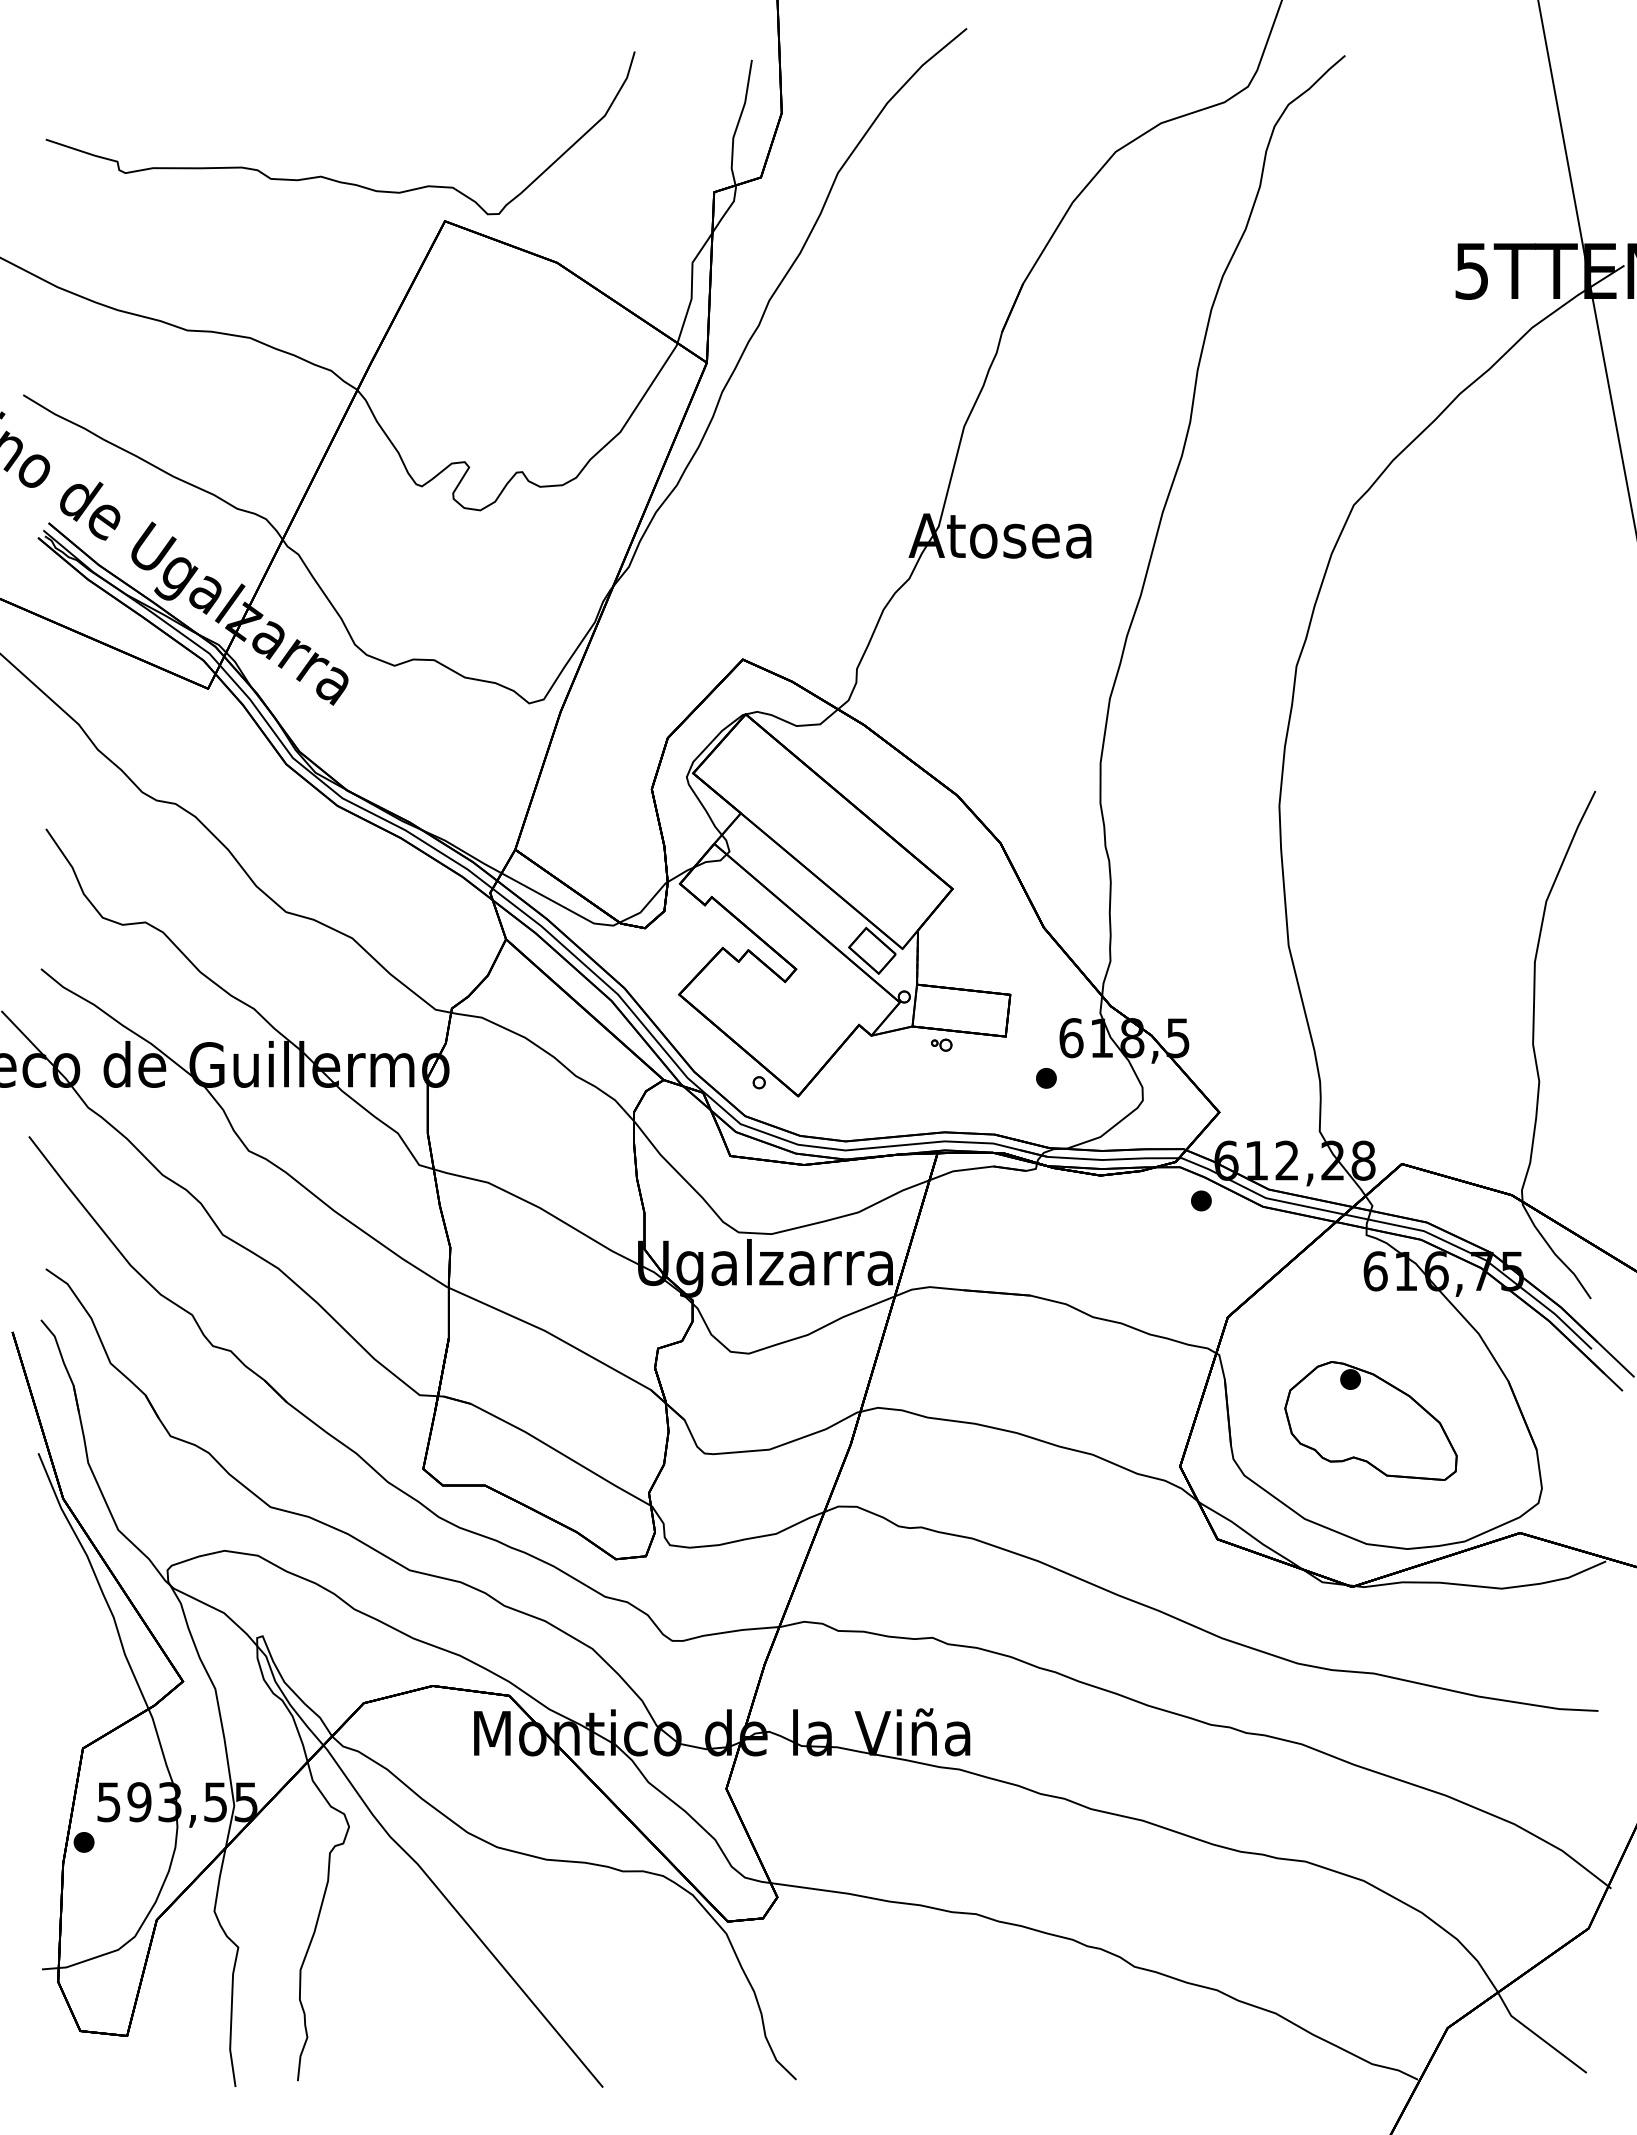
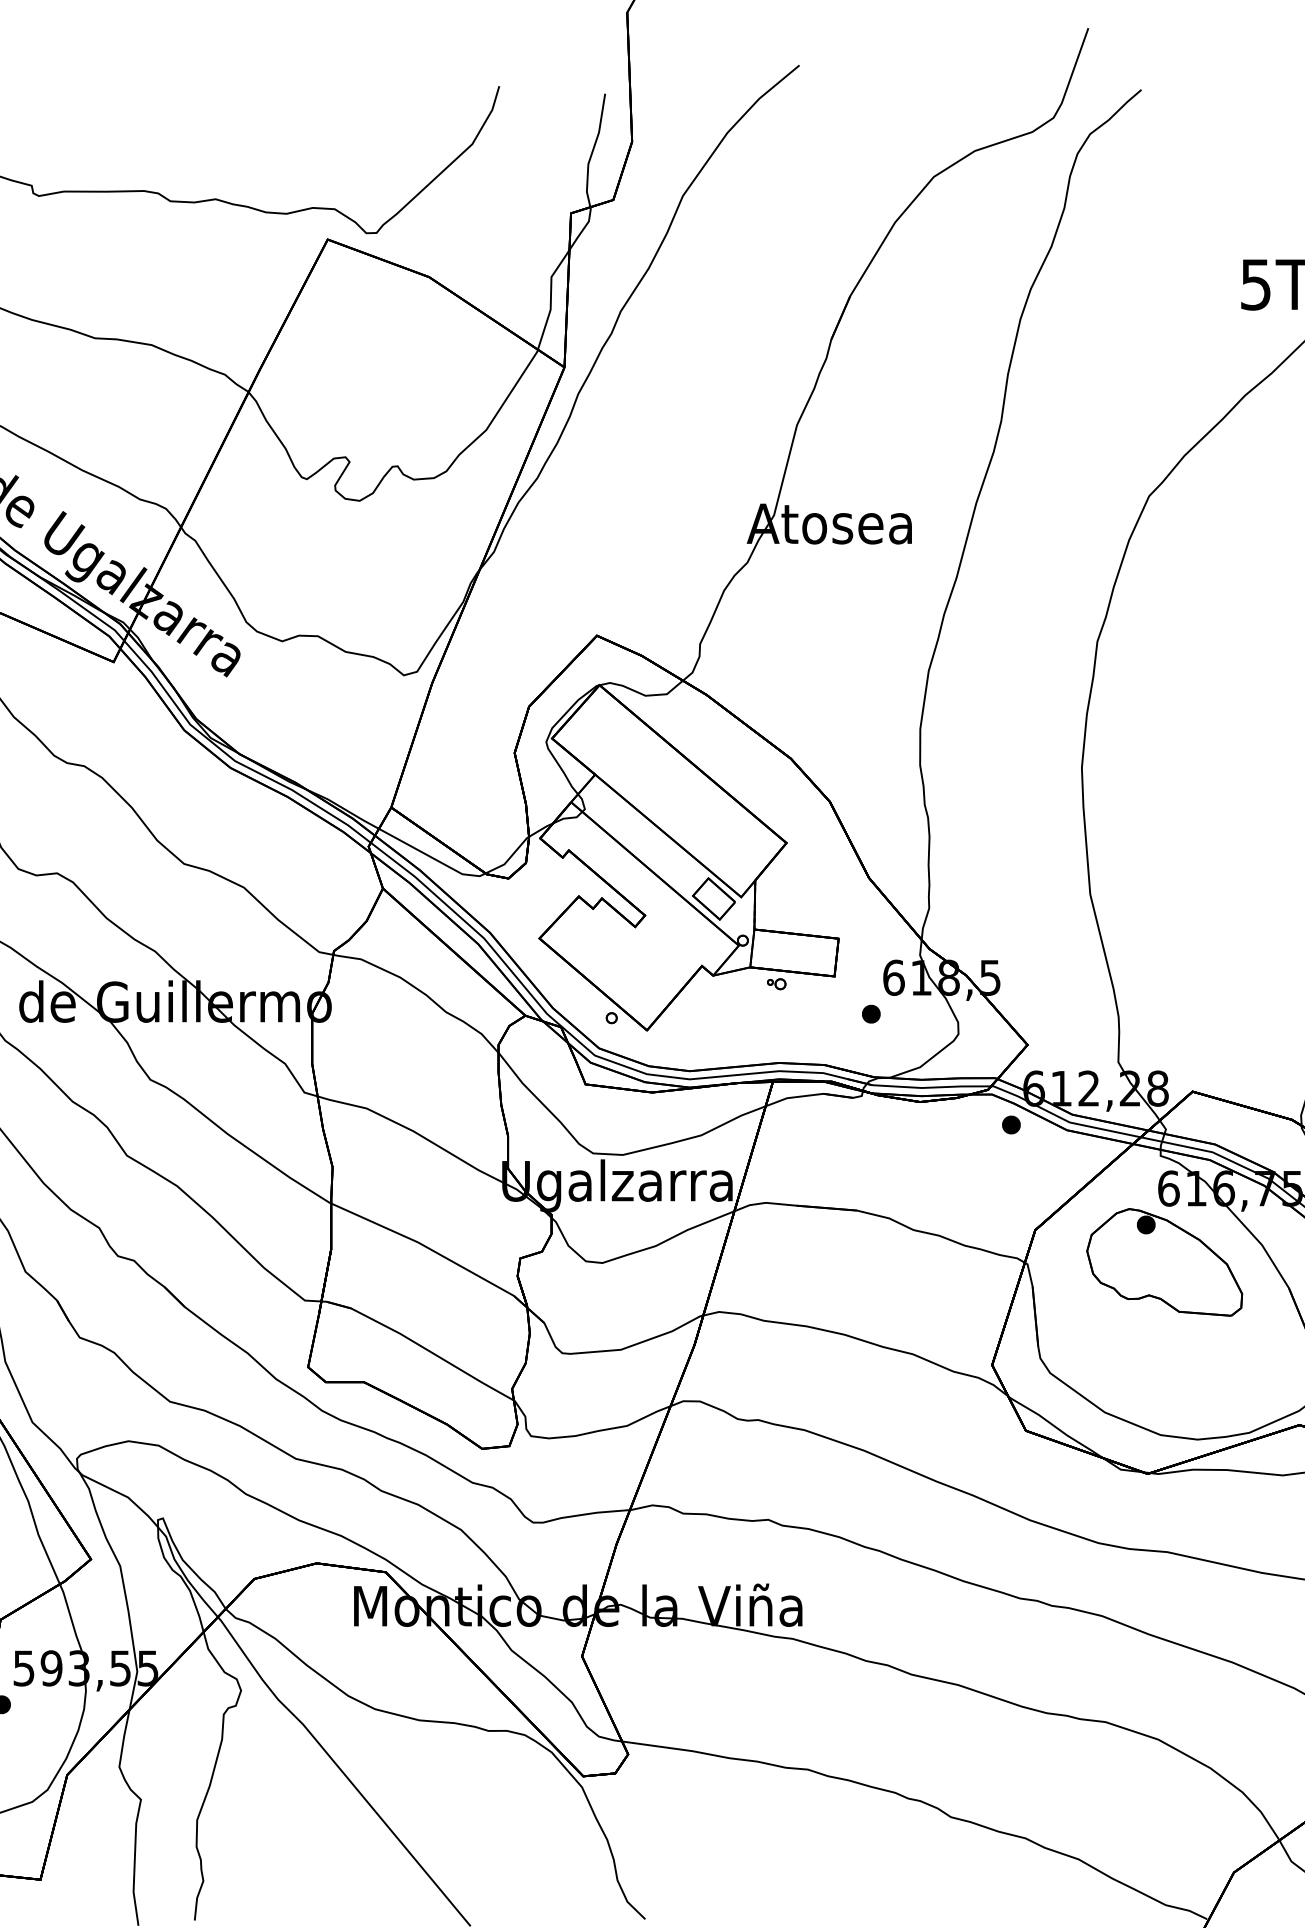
part: (1370, 1420) -> (1164, 1261), moved

